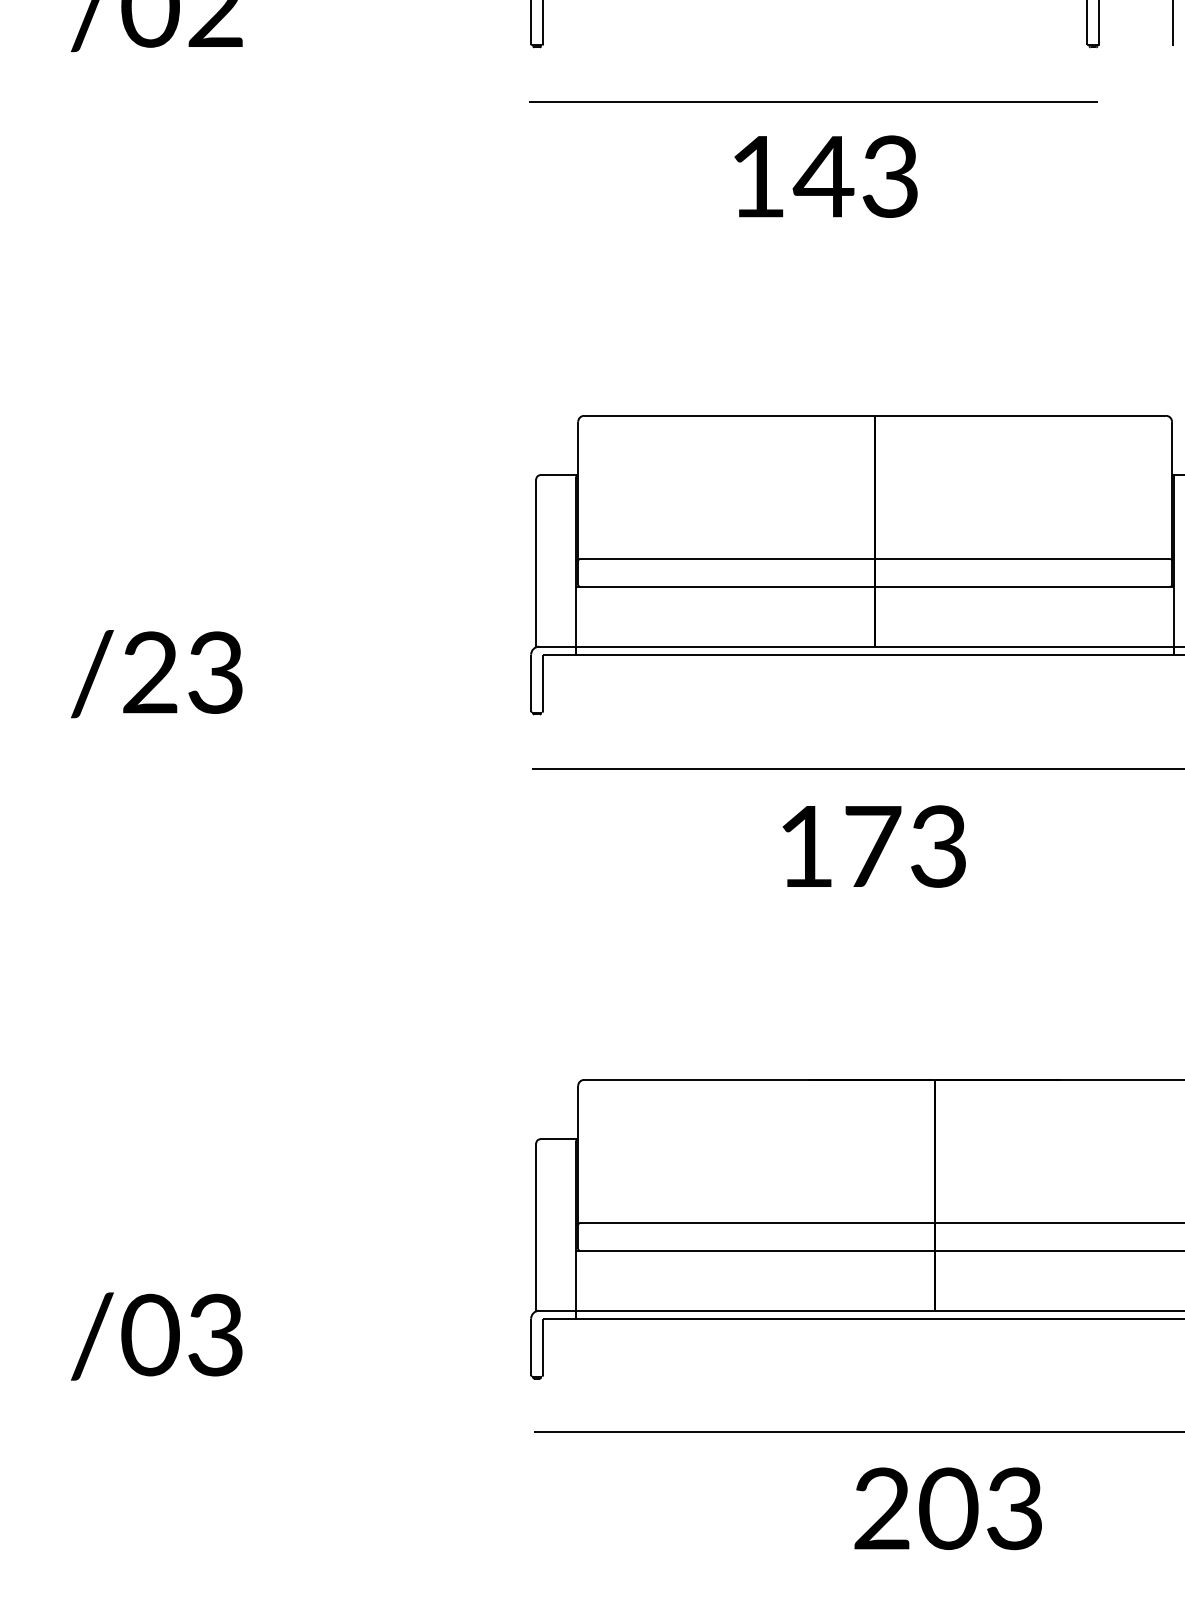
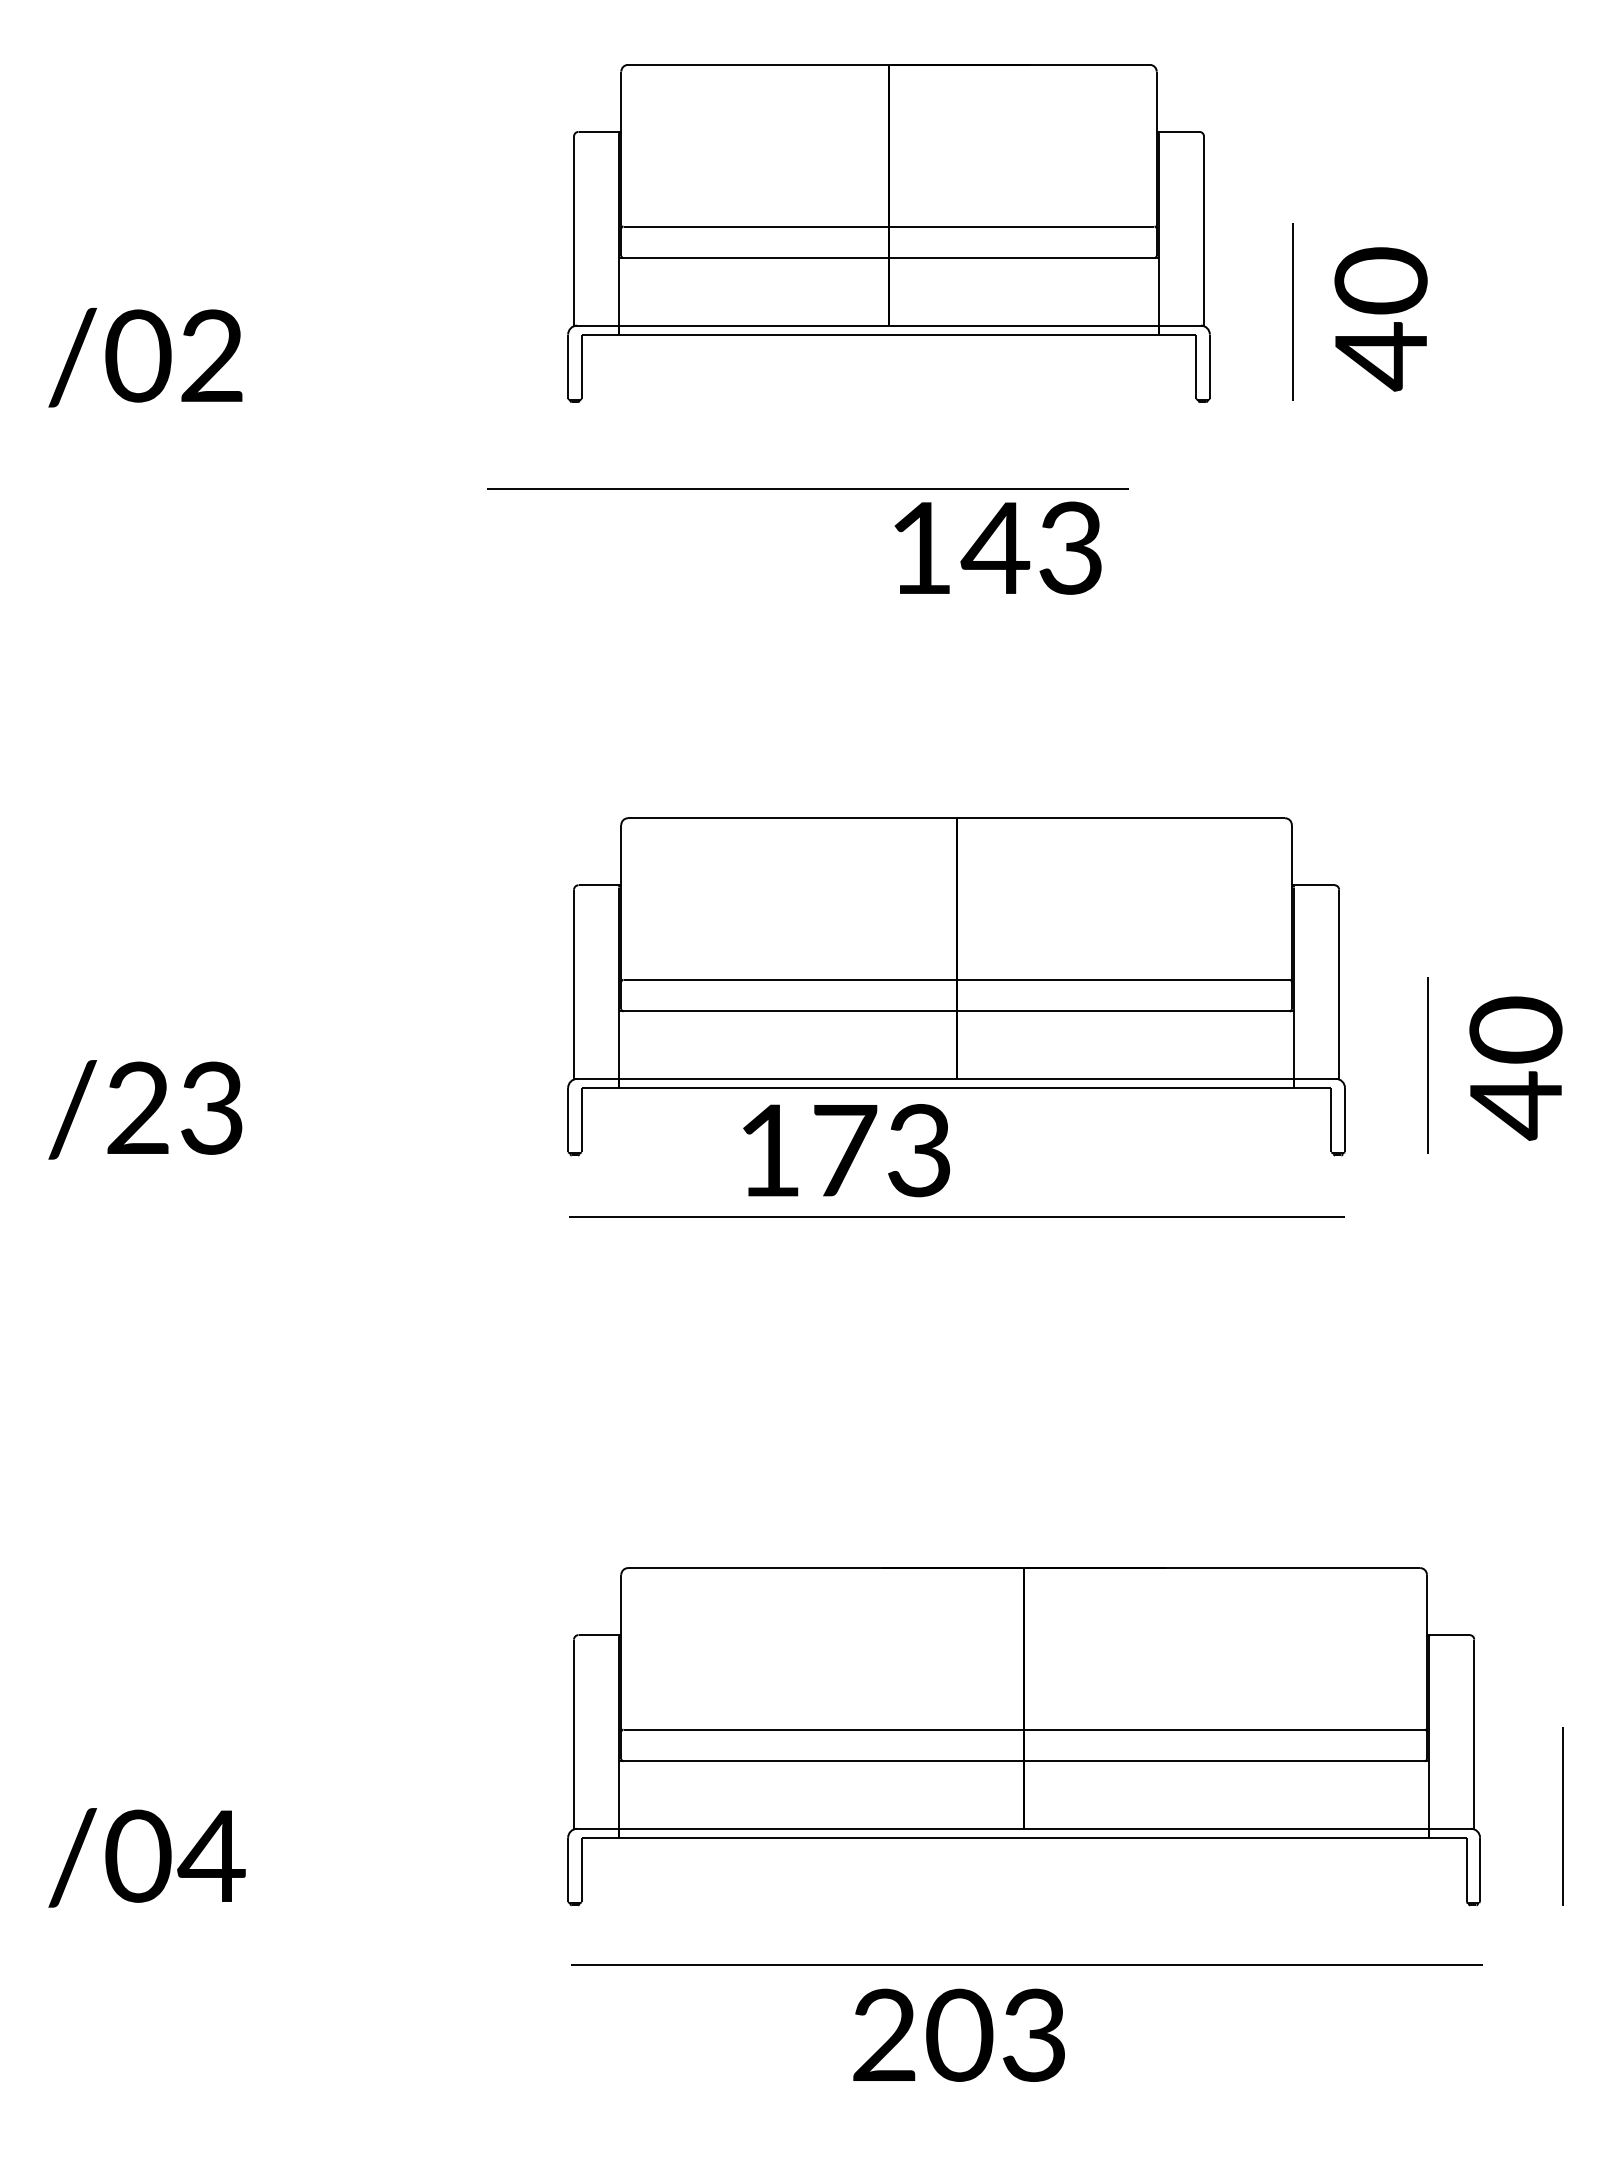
line: (813, 101) -> (807, 488), moved
text: (825, 176) -> (997, 547), moved
text: (874, 846) -> (846, 1150), moved
text: (215, 1334) -> (211, 1855), /03 -> /04
text: (947, 1508) -> (958, 2034), moved

